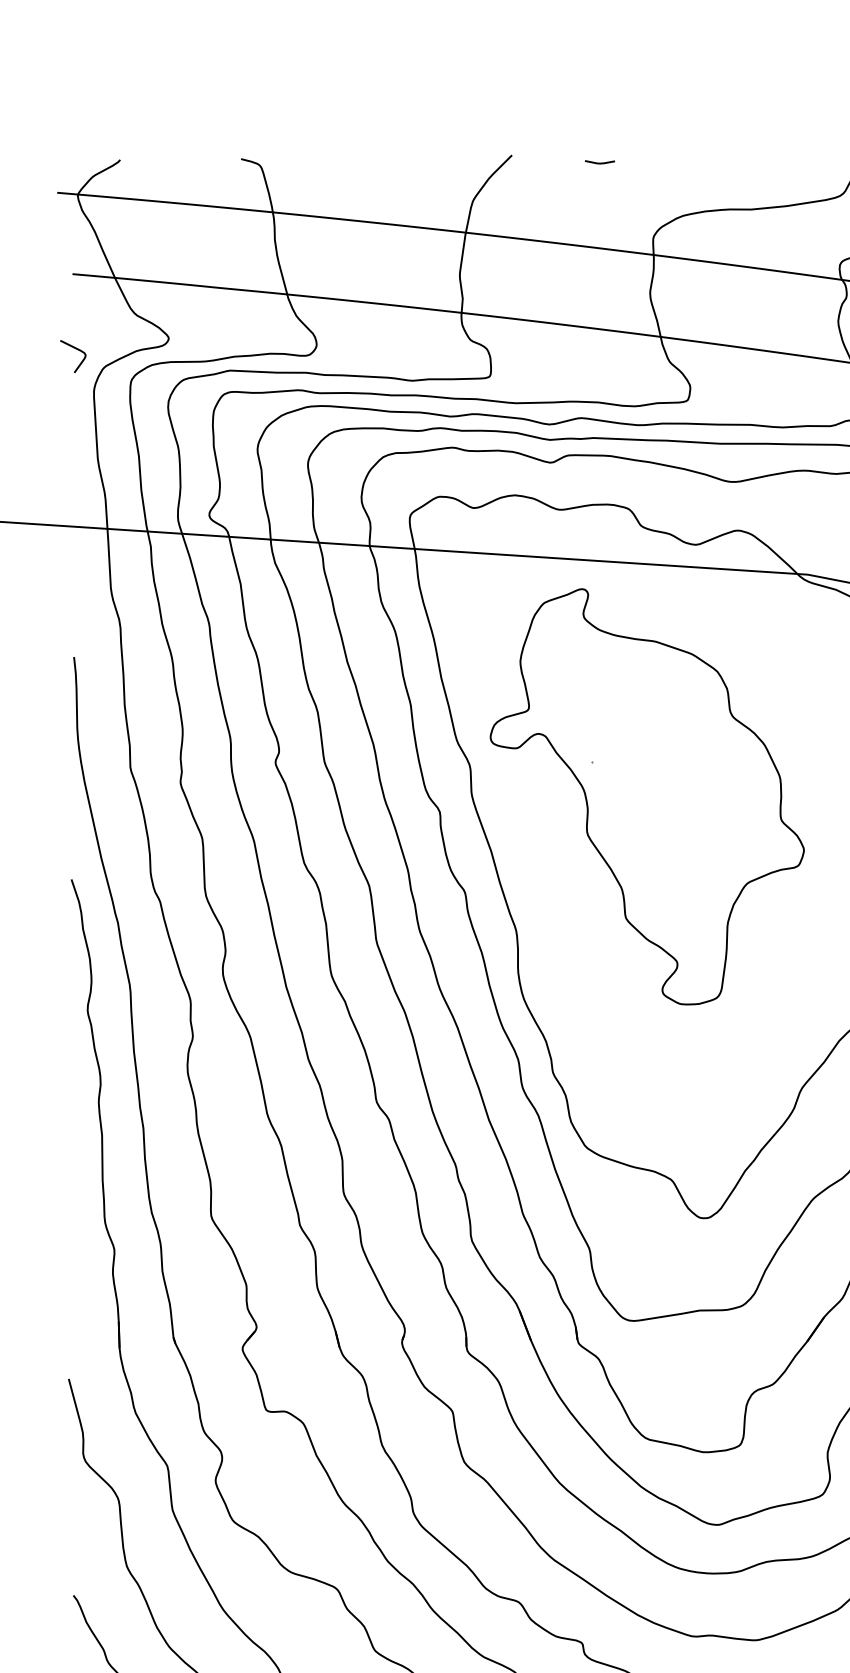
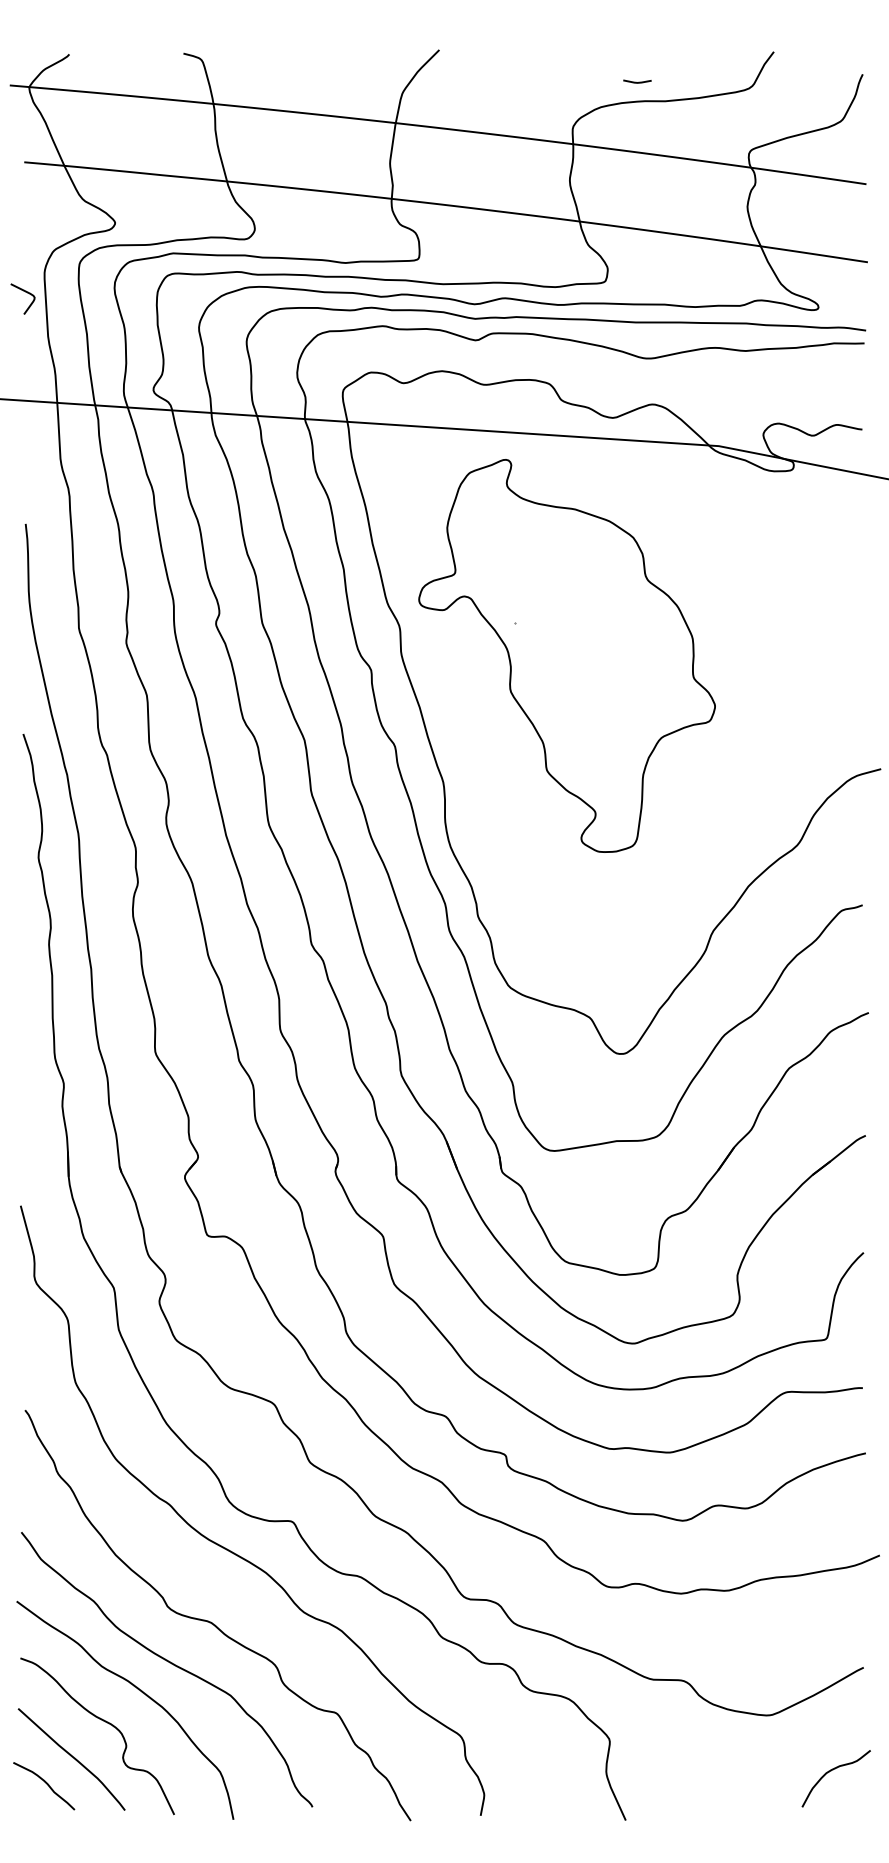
line: (598, 162) -> (636, 81), moved
curve: (75, 349) -> (25, 292), moved

